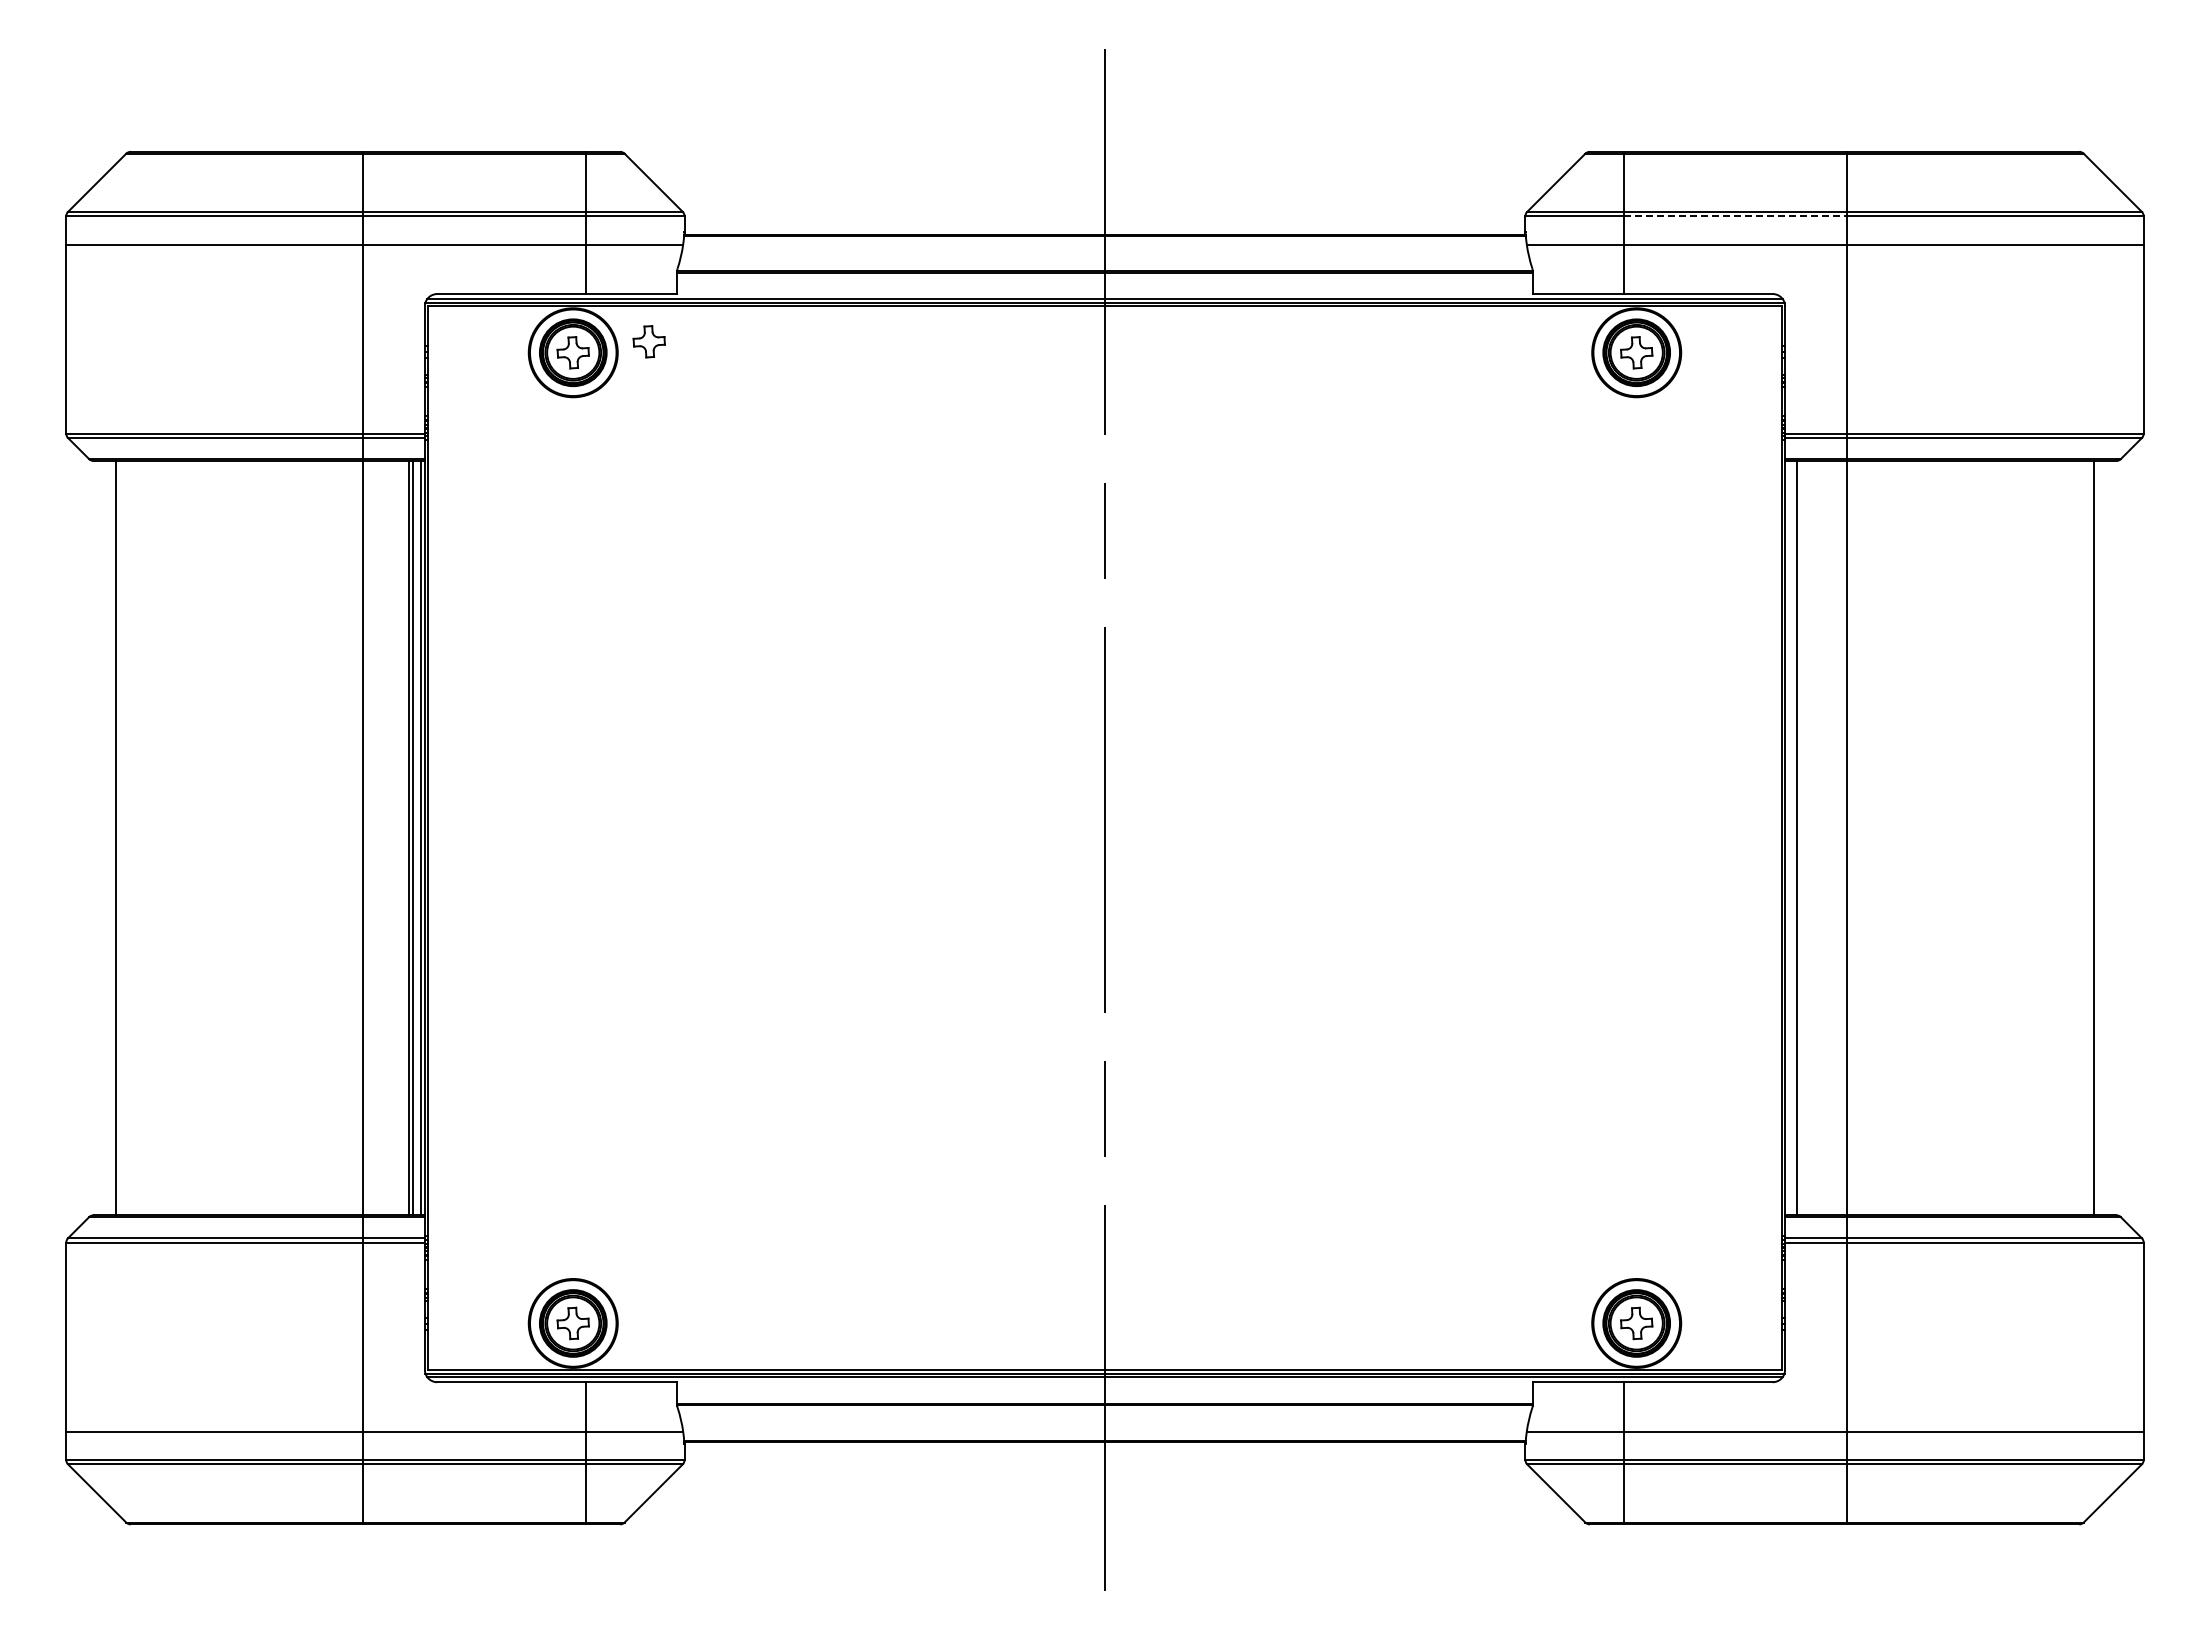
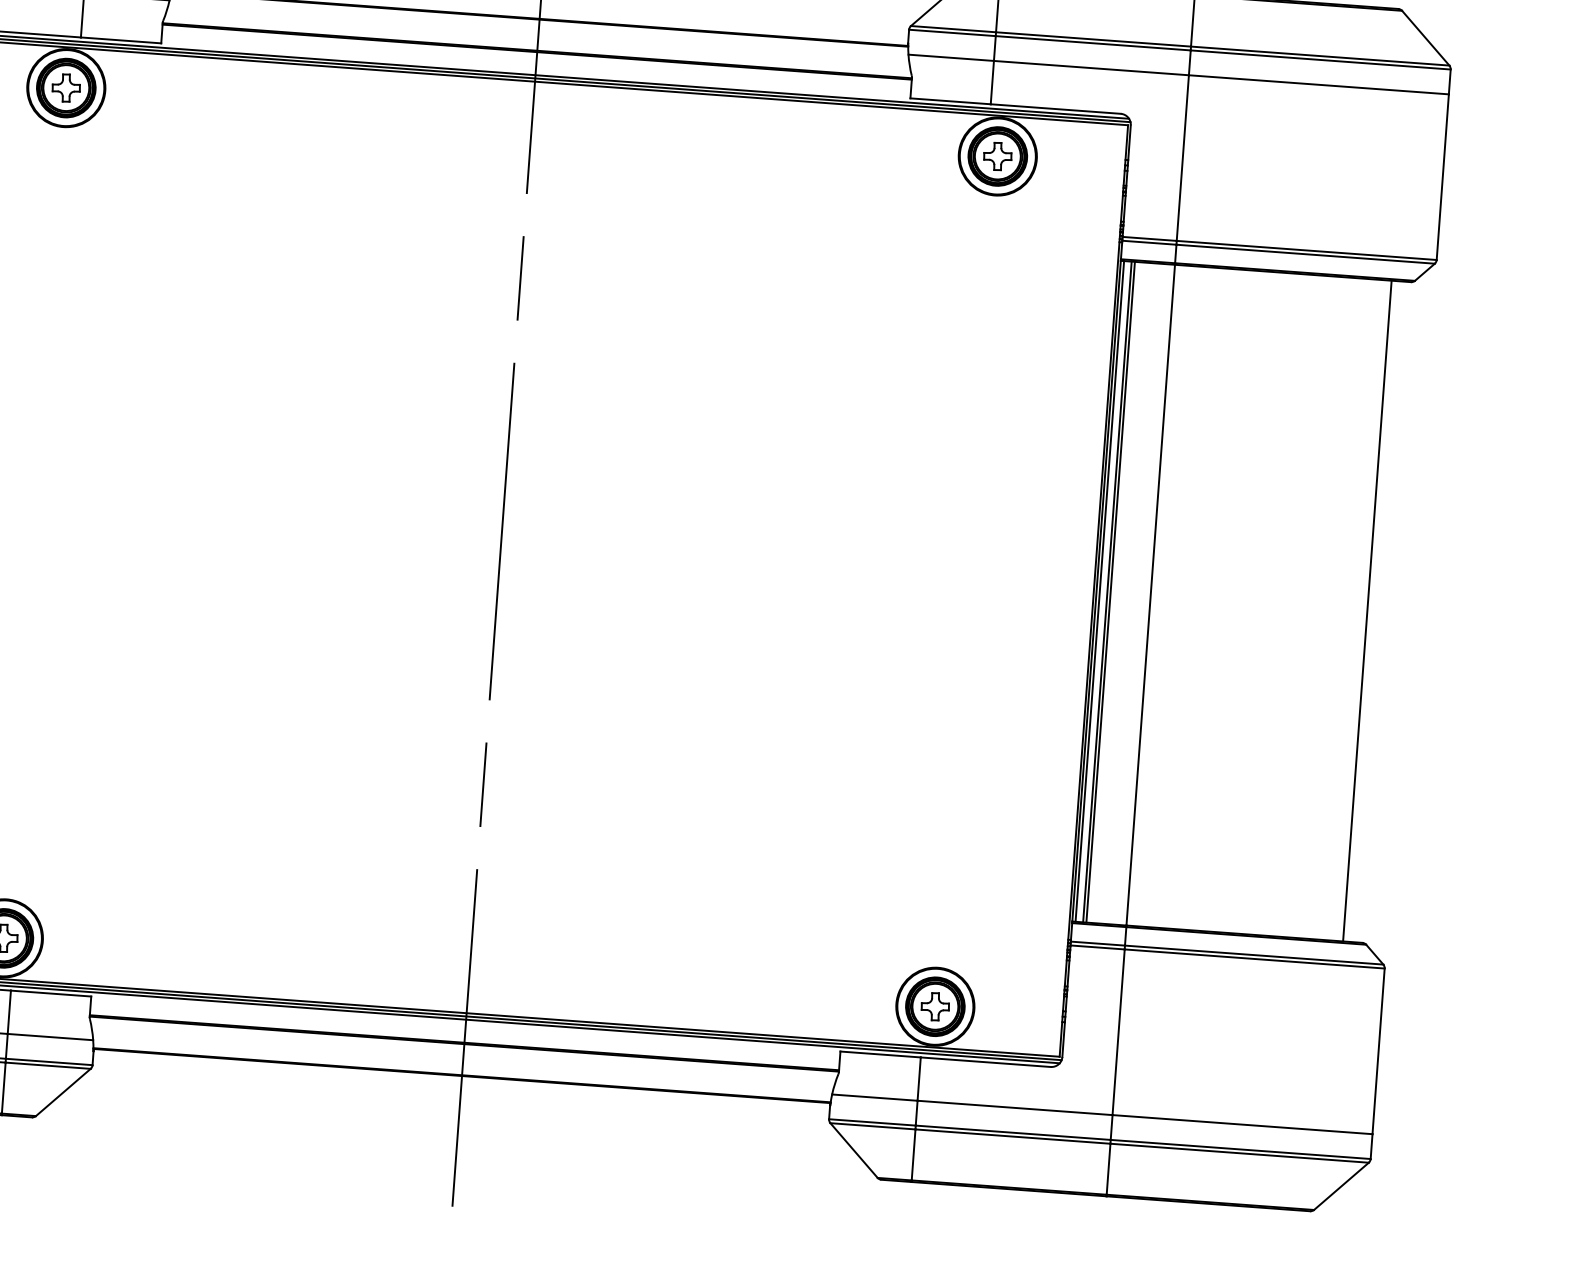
line: (1736, 216) -> (1093, 43), dashed -> solid
part: (648, 341) -> (132, 83), removed
line: (1788, 837) -> (1099, 590), added
line: (1801, 837) -> (1110, 591), added

